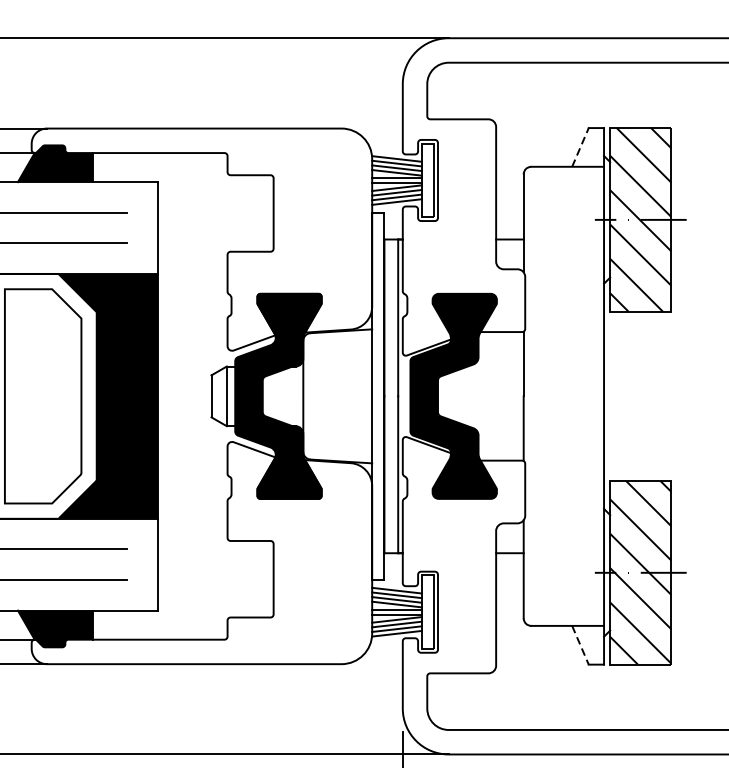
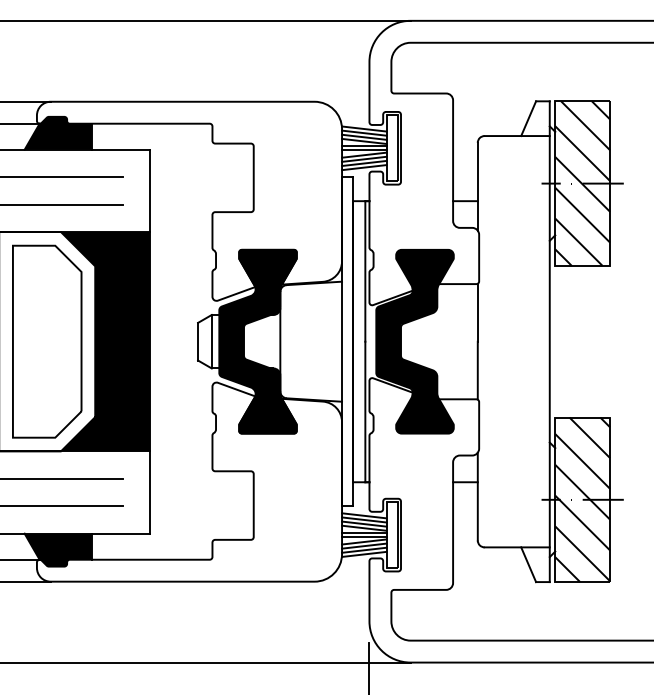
line: (580, 147) -> (528, 118), dashed -> solid
line: (580, 645) -> (528, 564), dashed -> solid

